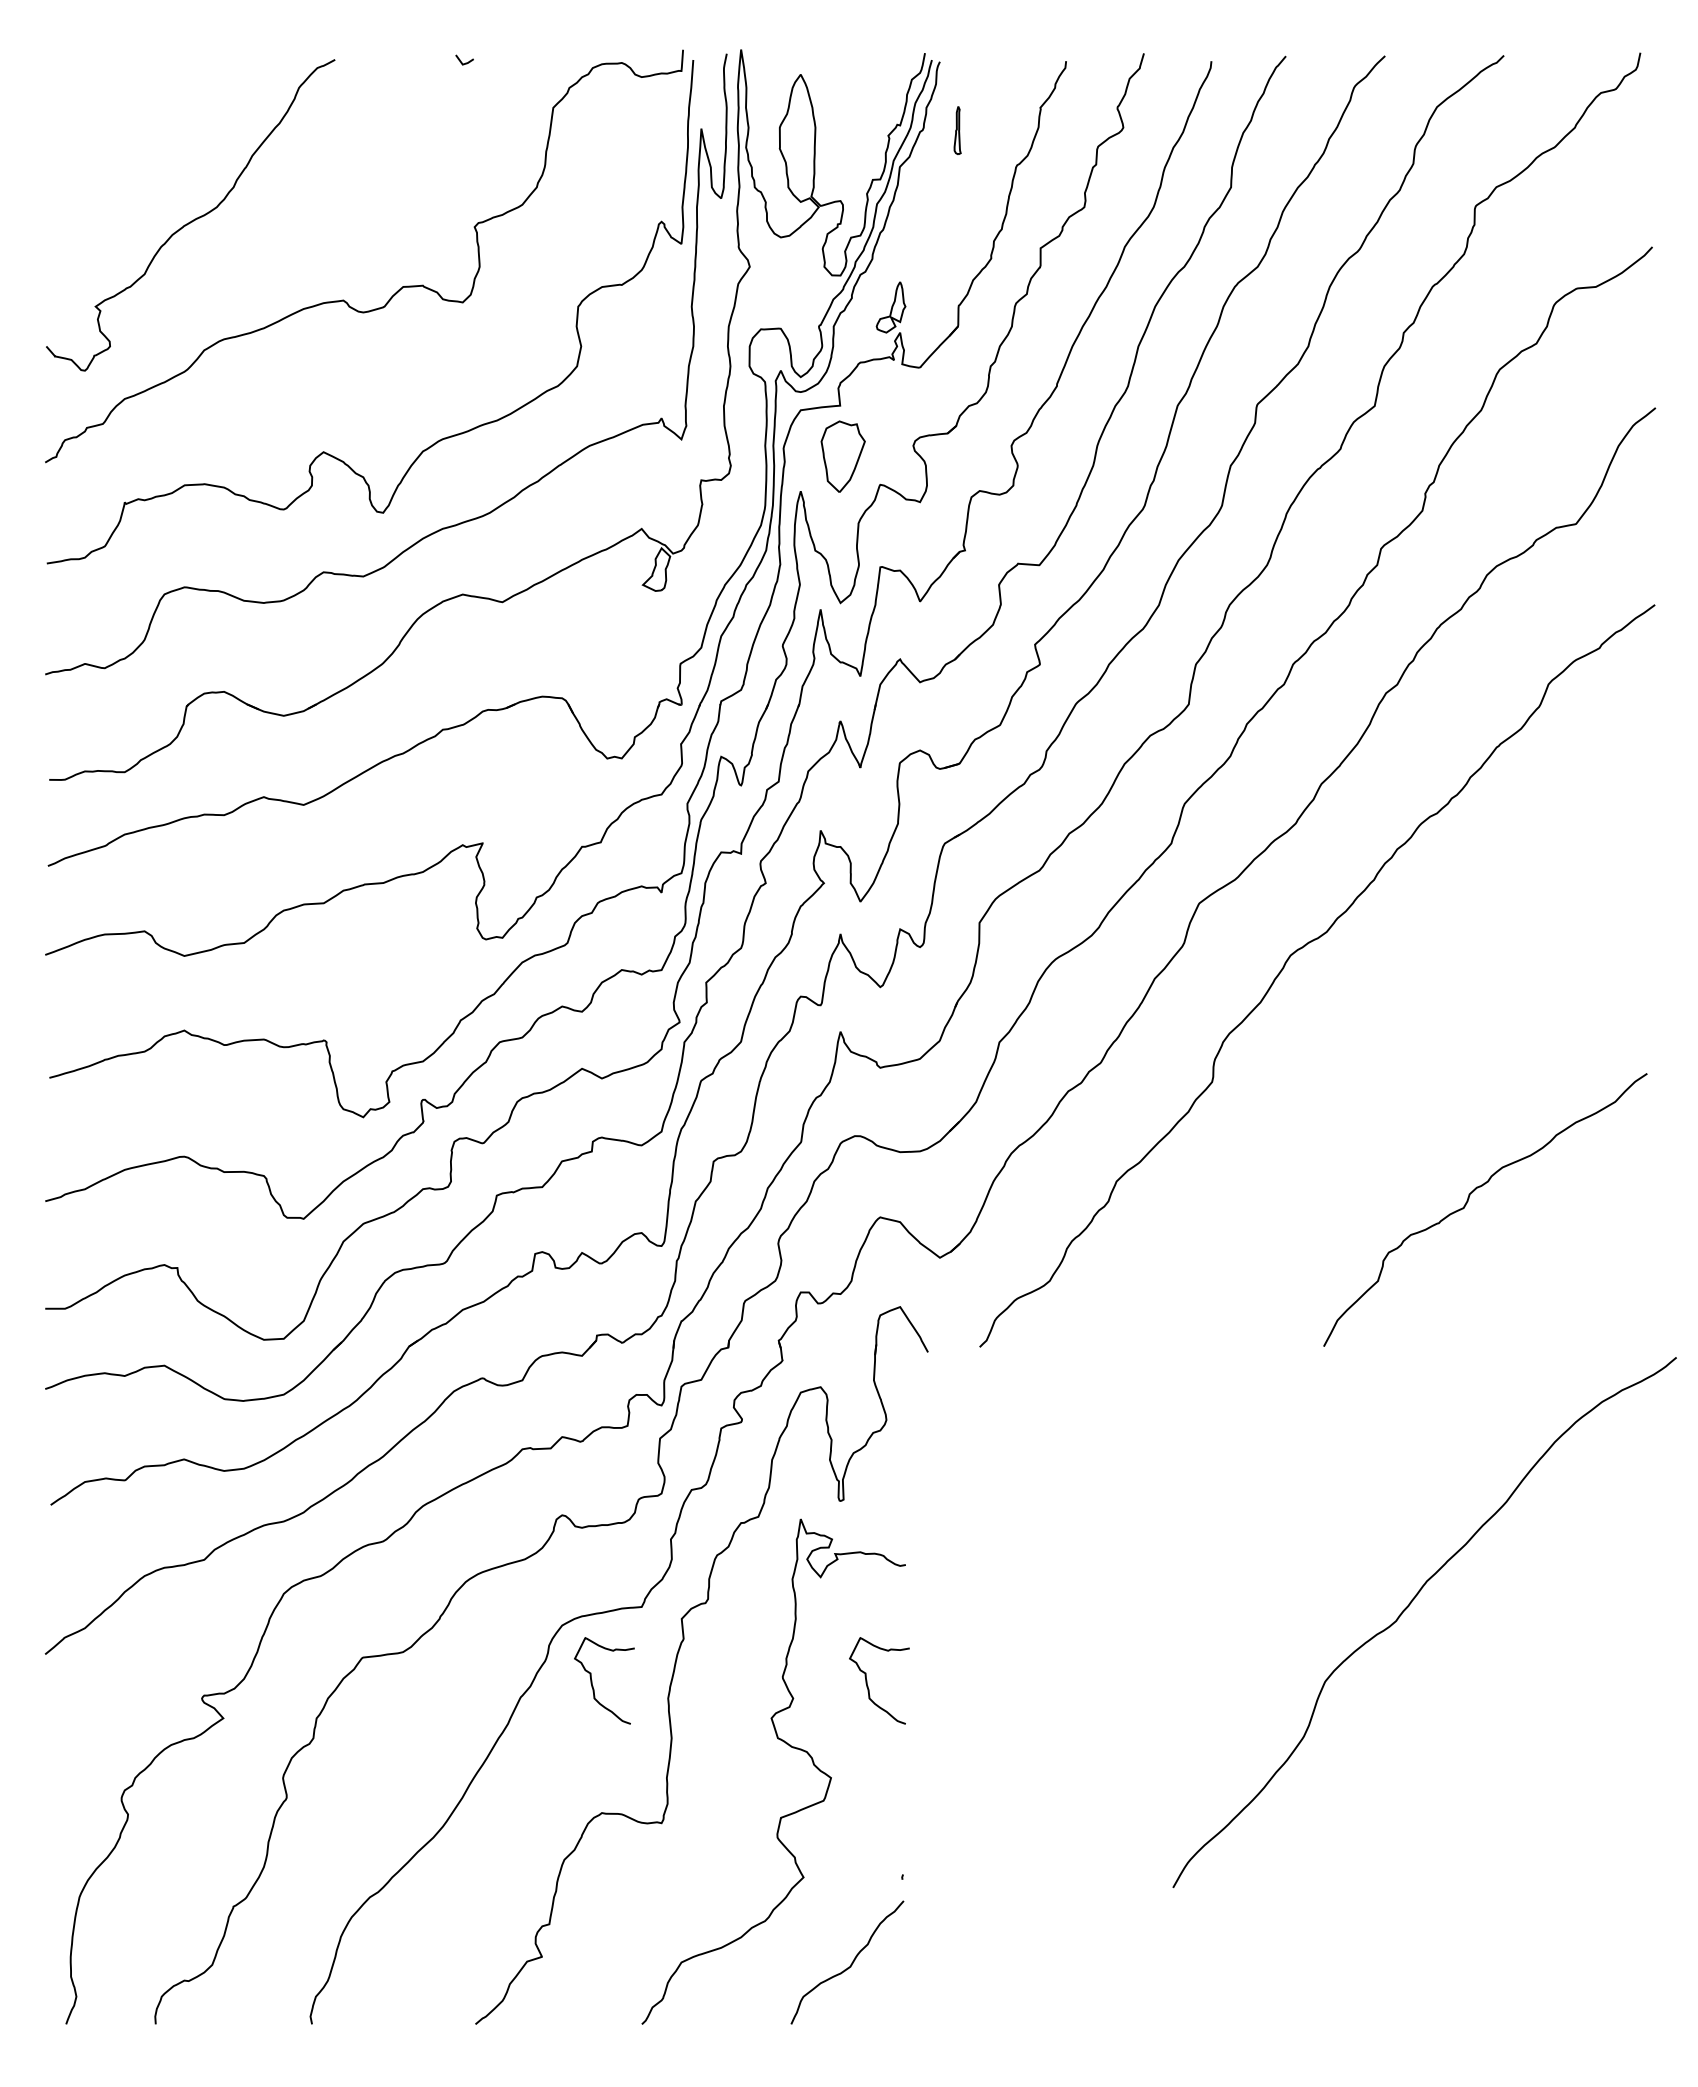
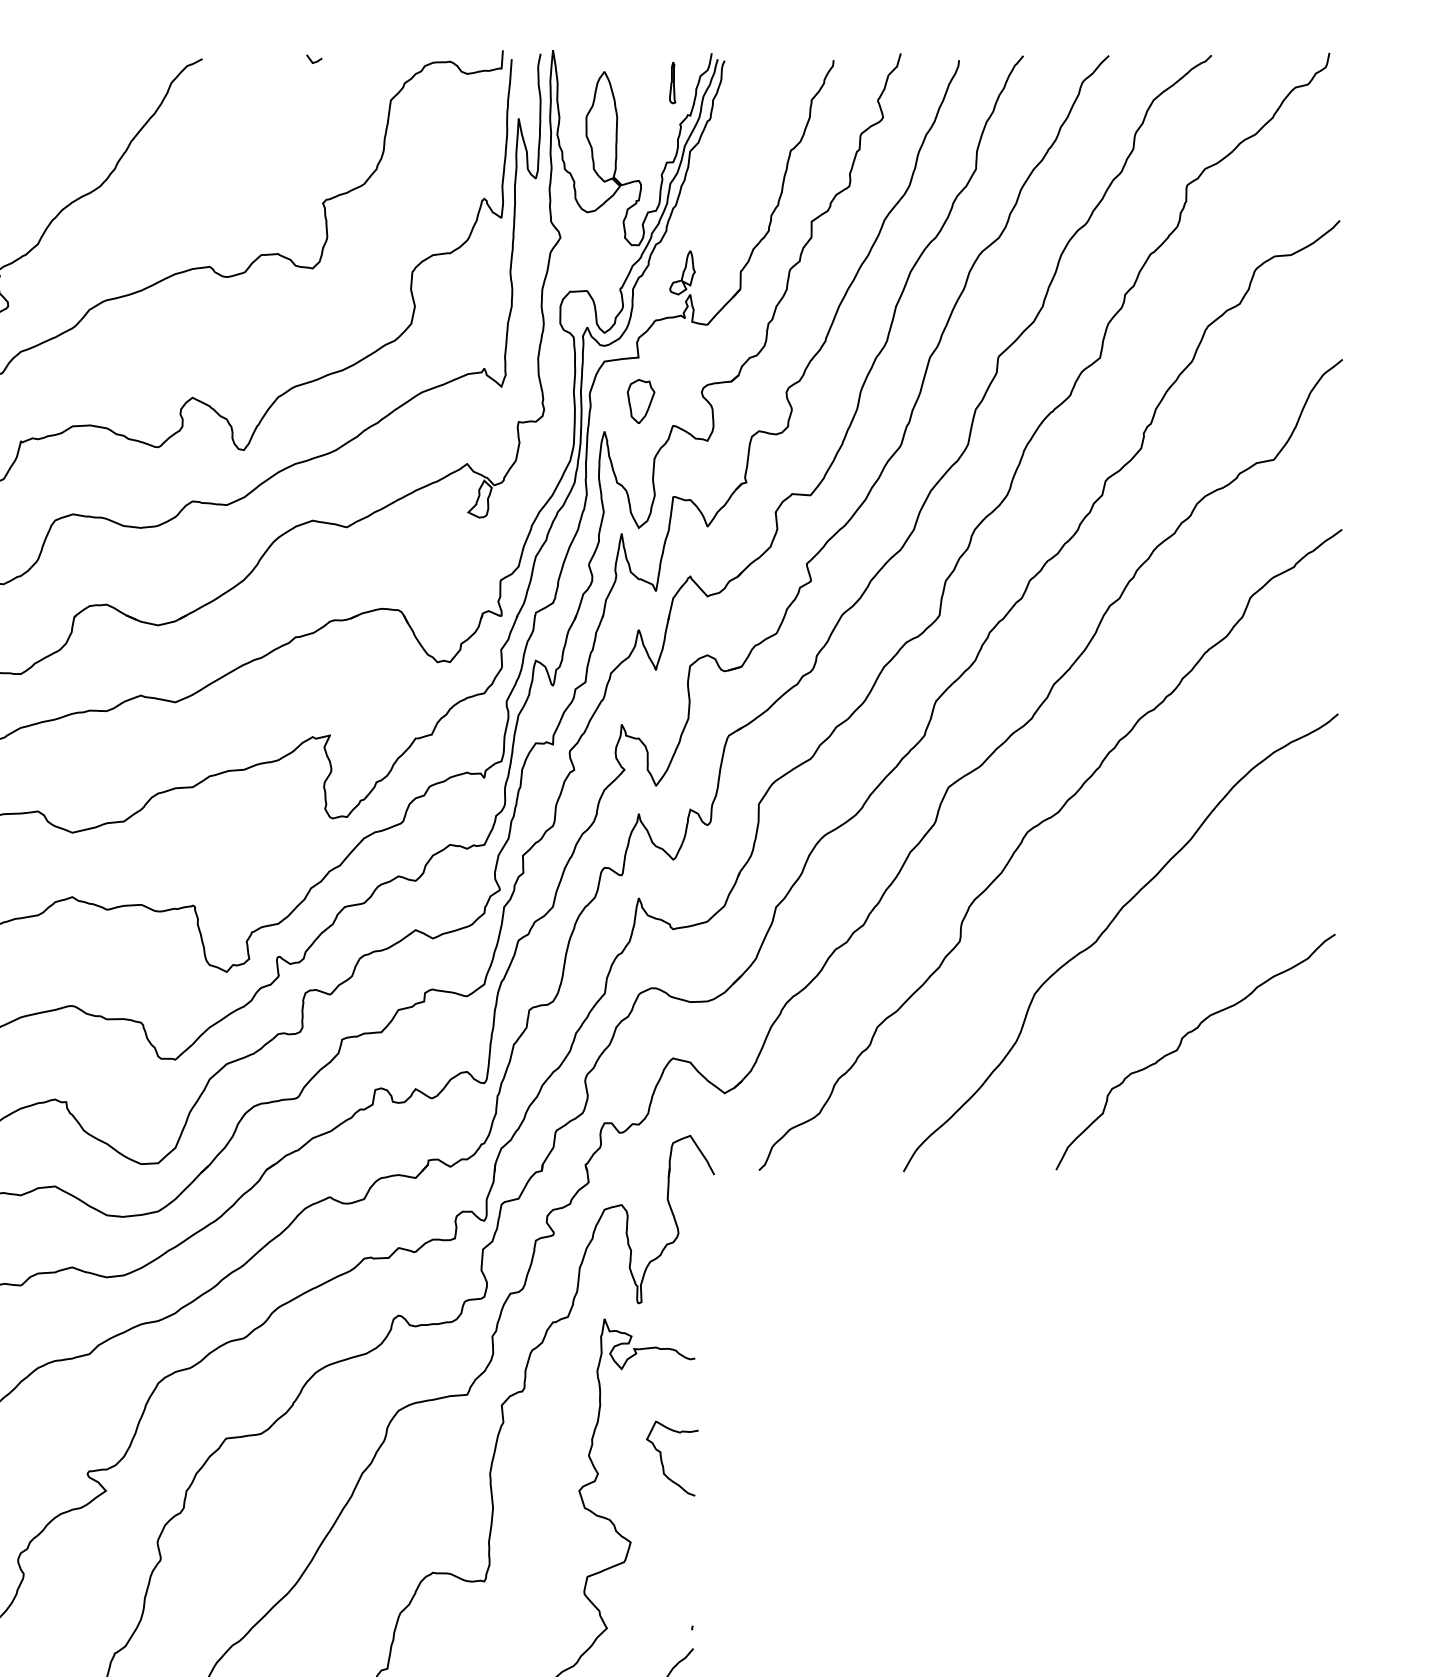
part: (957, 130) -> (672, 82), moved
part: (842, 456) -> (640, 401), size x0.71
curve: (1409, 1606) -> (1107, 929), moved
curve: (592, 1680) -> (424, 1458), removed

